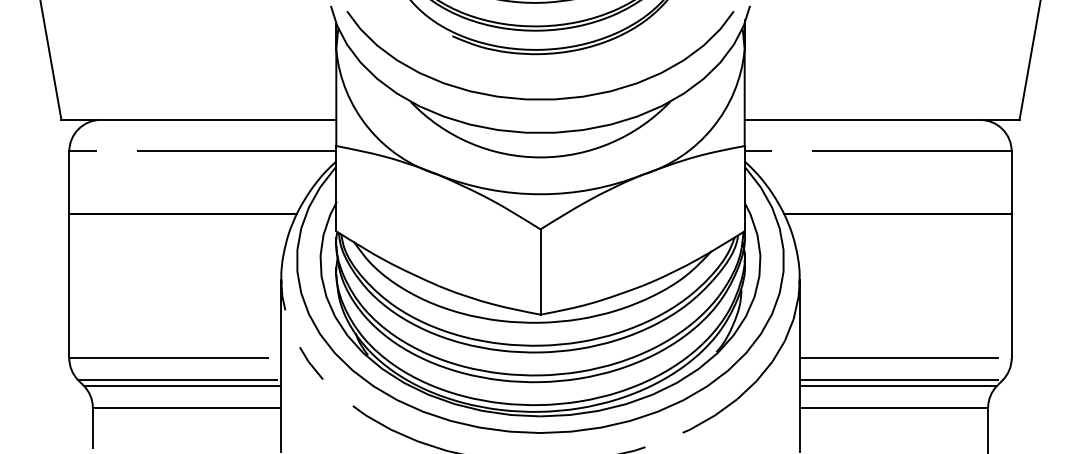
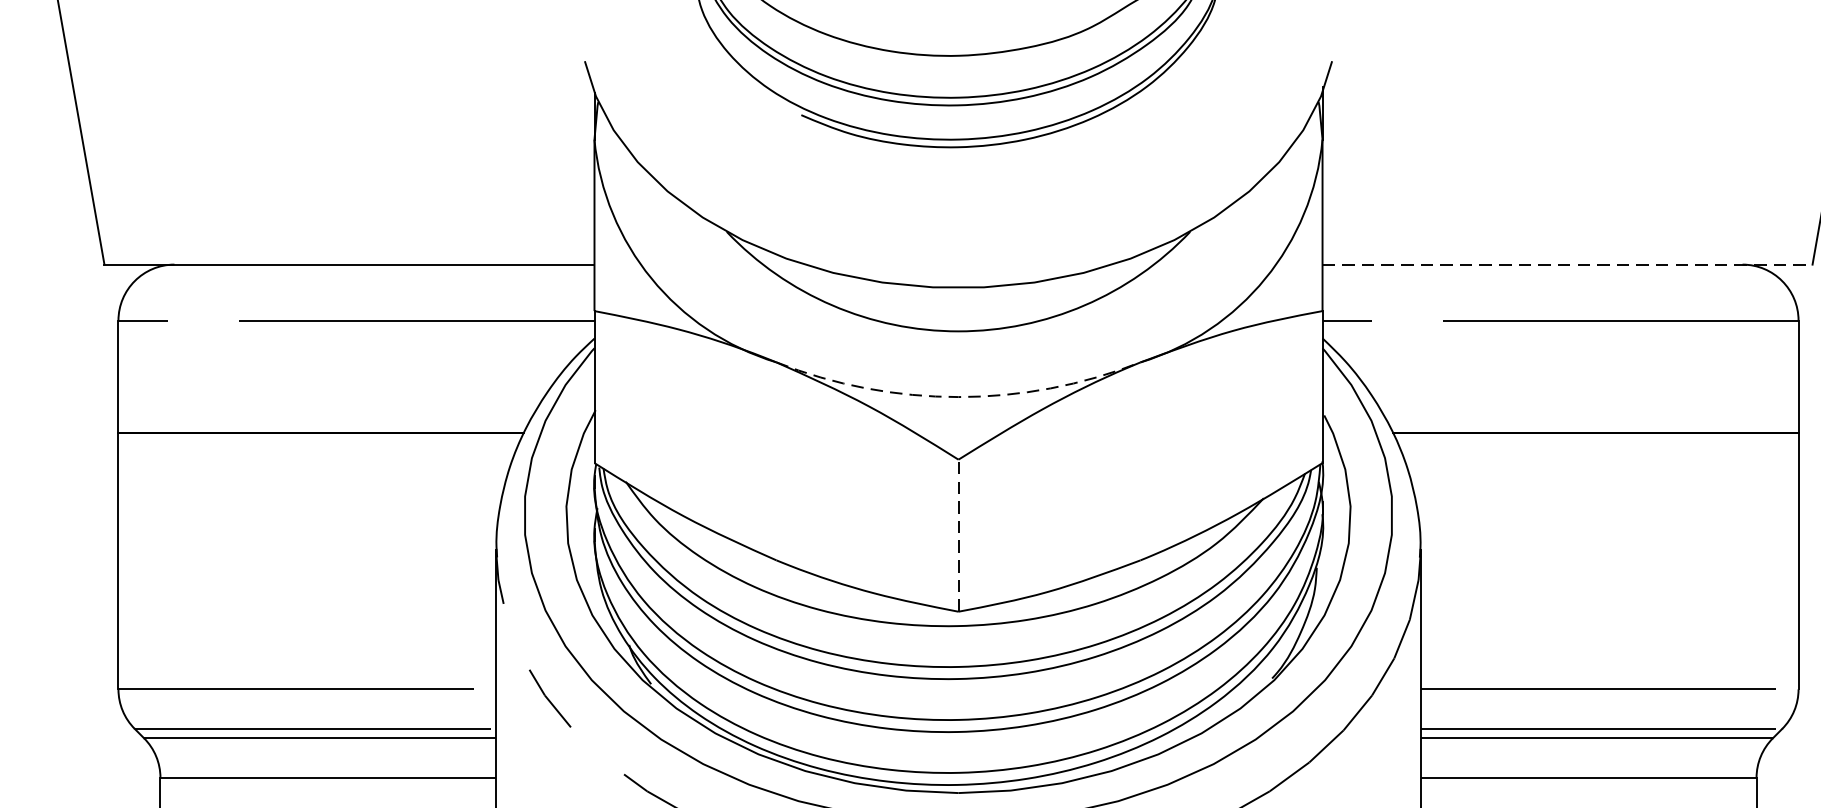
curve: (540, 98) -> (958, 226), removed
line: (882, 119) -> (1568, 263), solid -> dashed
arc: (540, 194) -> (958, 397), solid -> dashed
line: (540, 272) -> (958, 536), solid -> dashed

